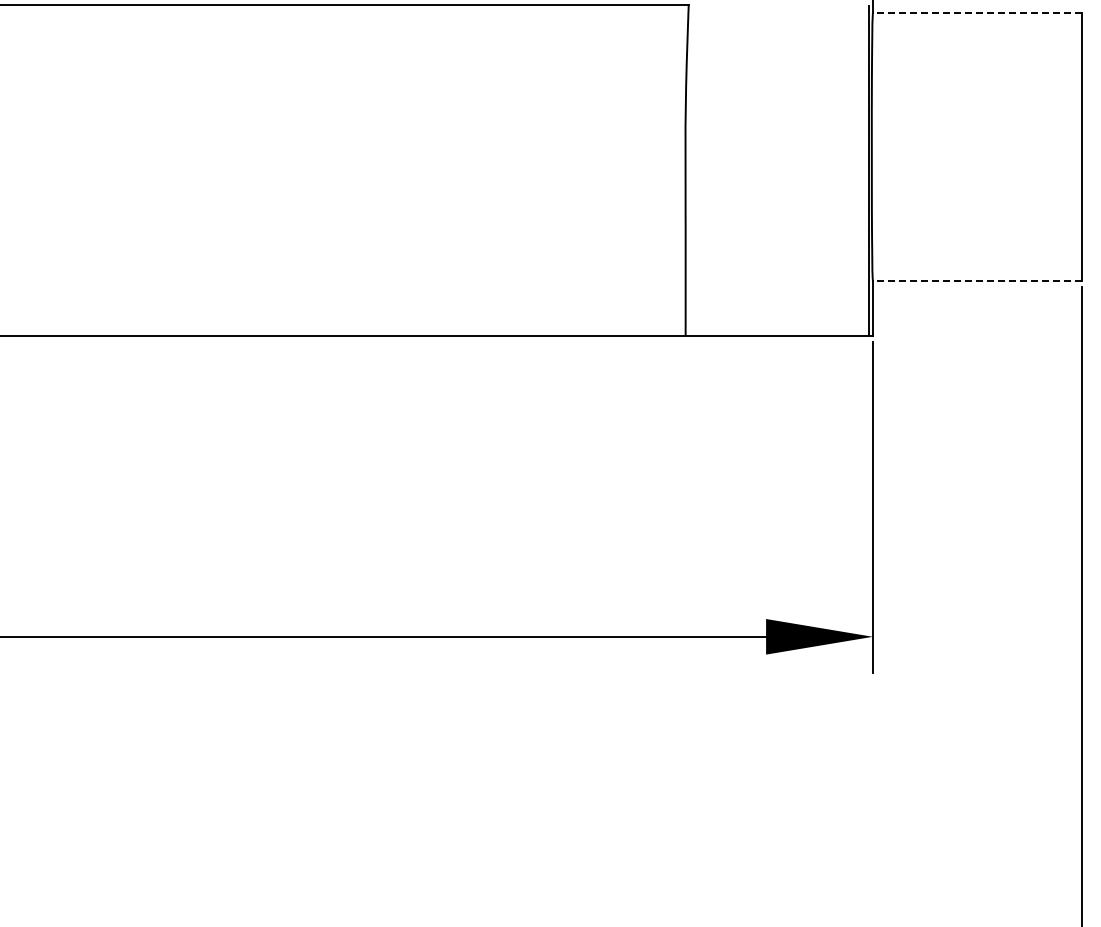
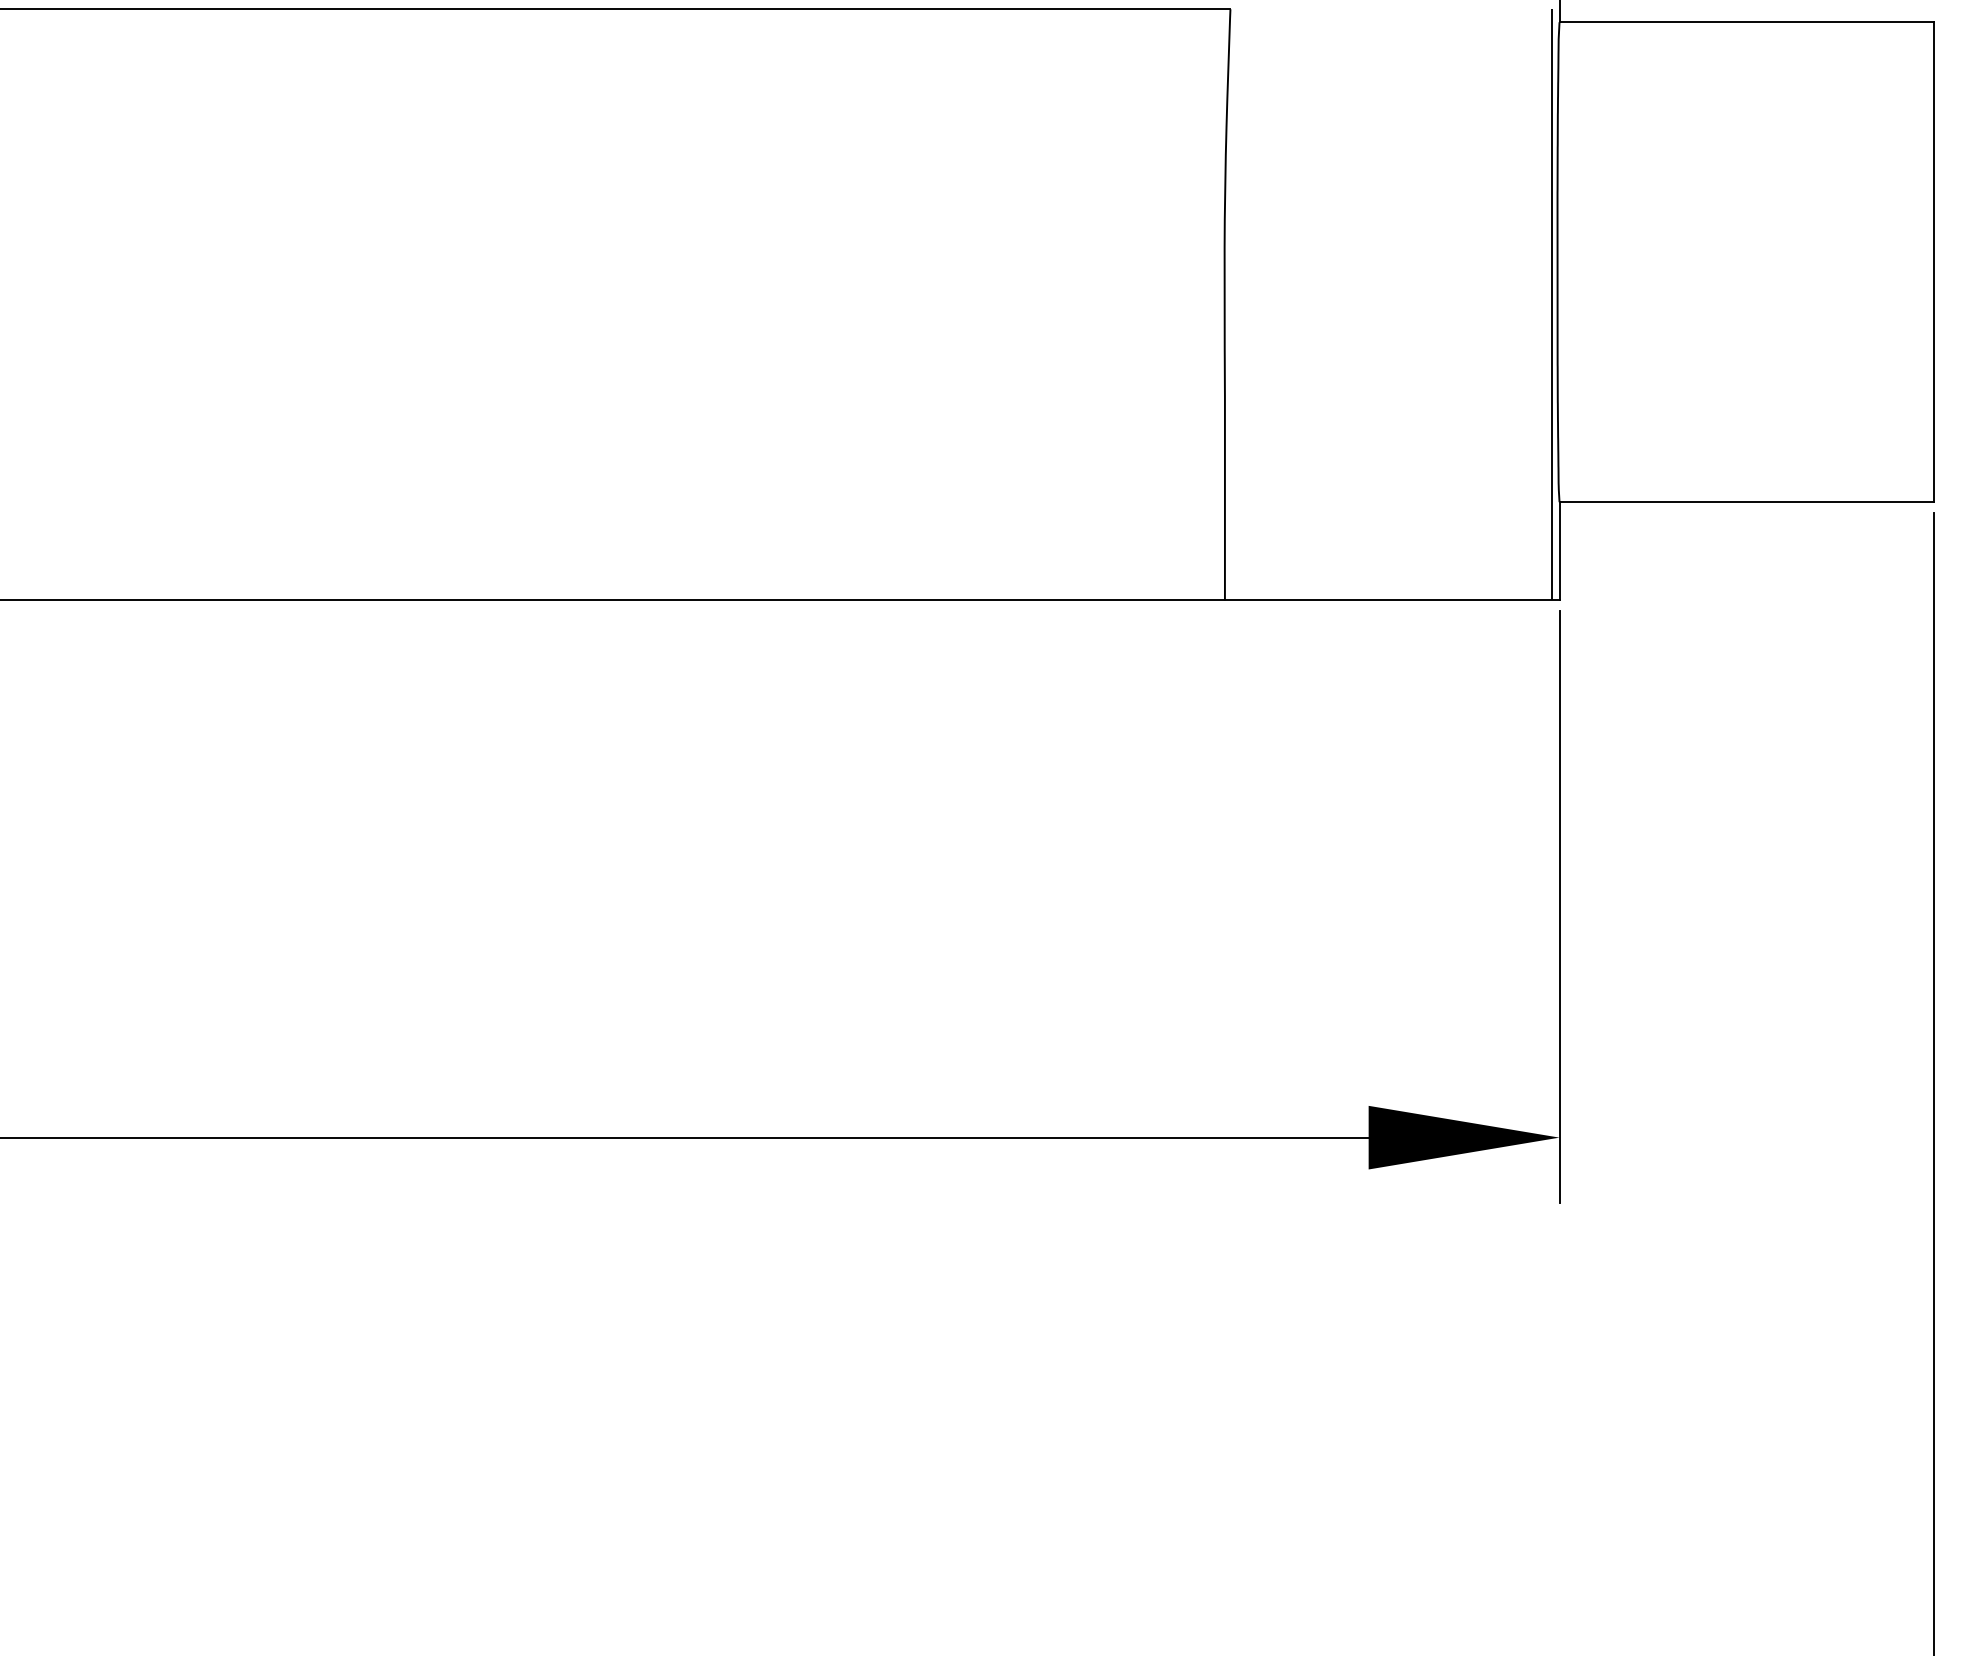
line: (977, 12) -> (1746, 22), dashed -> solid
line: (977, 281) -> (1746, 502), dashed -> solid

